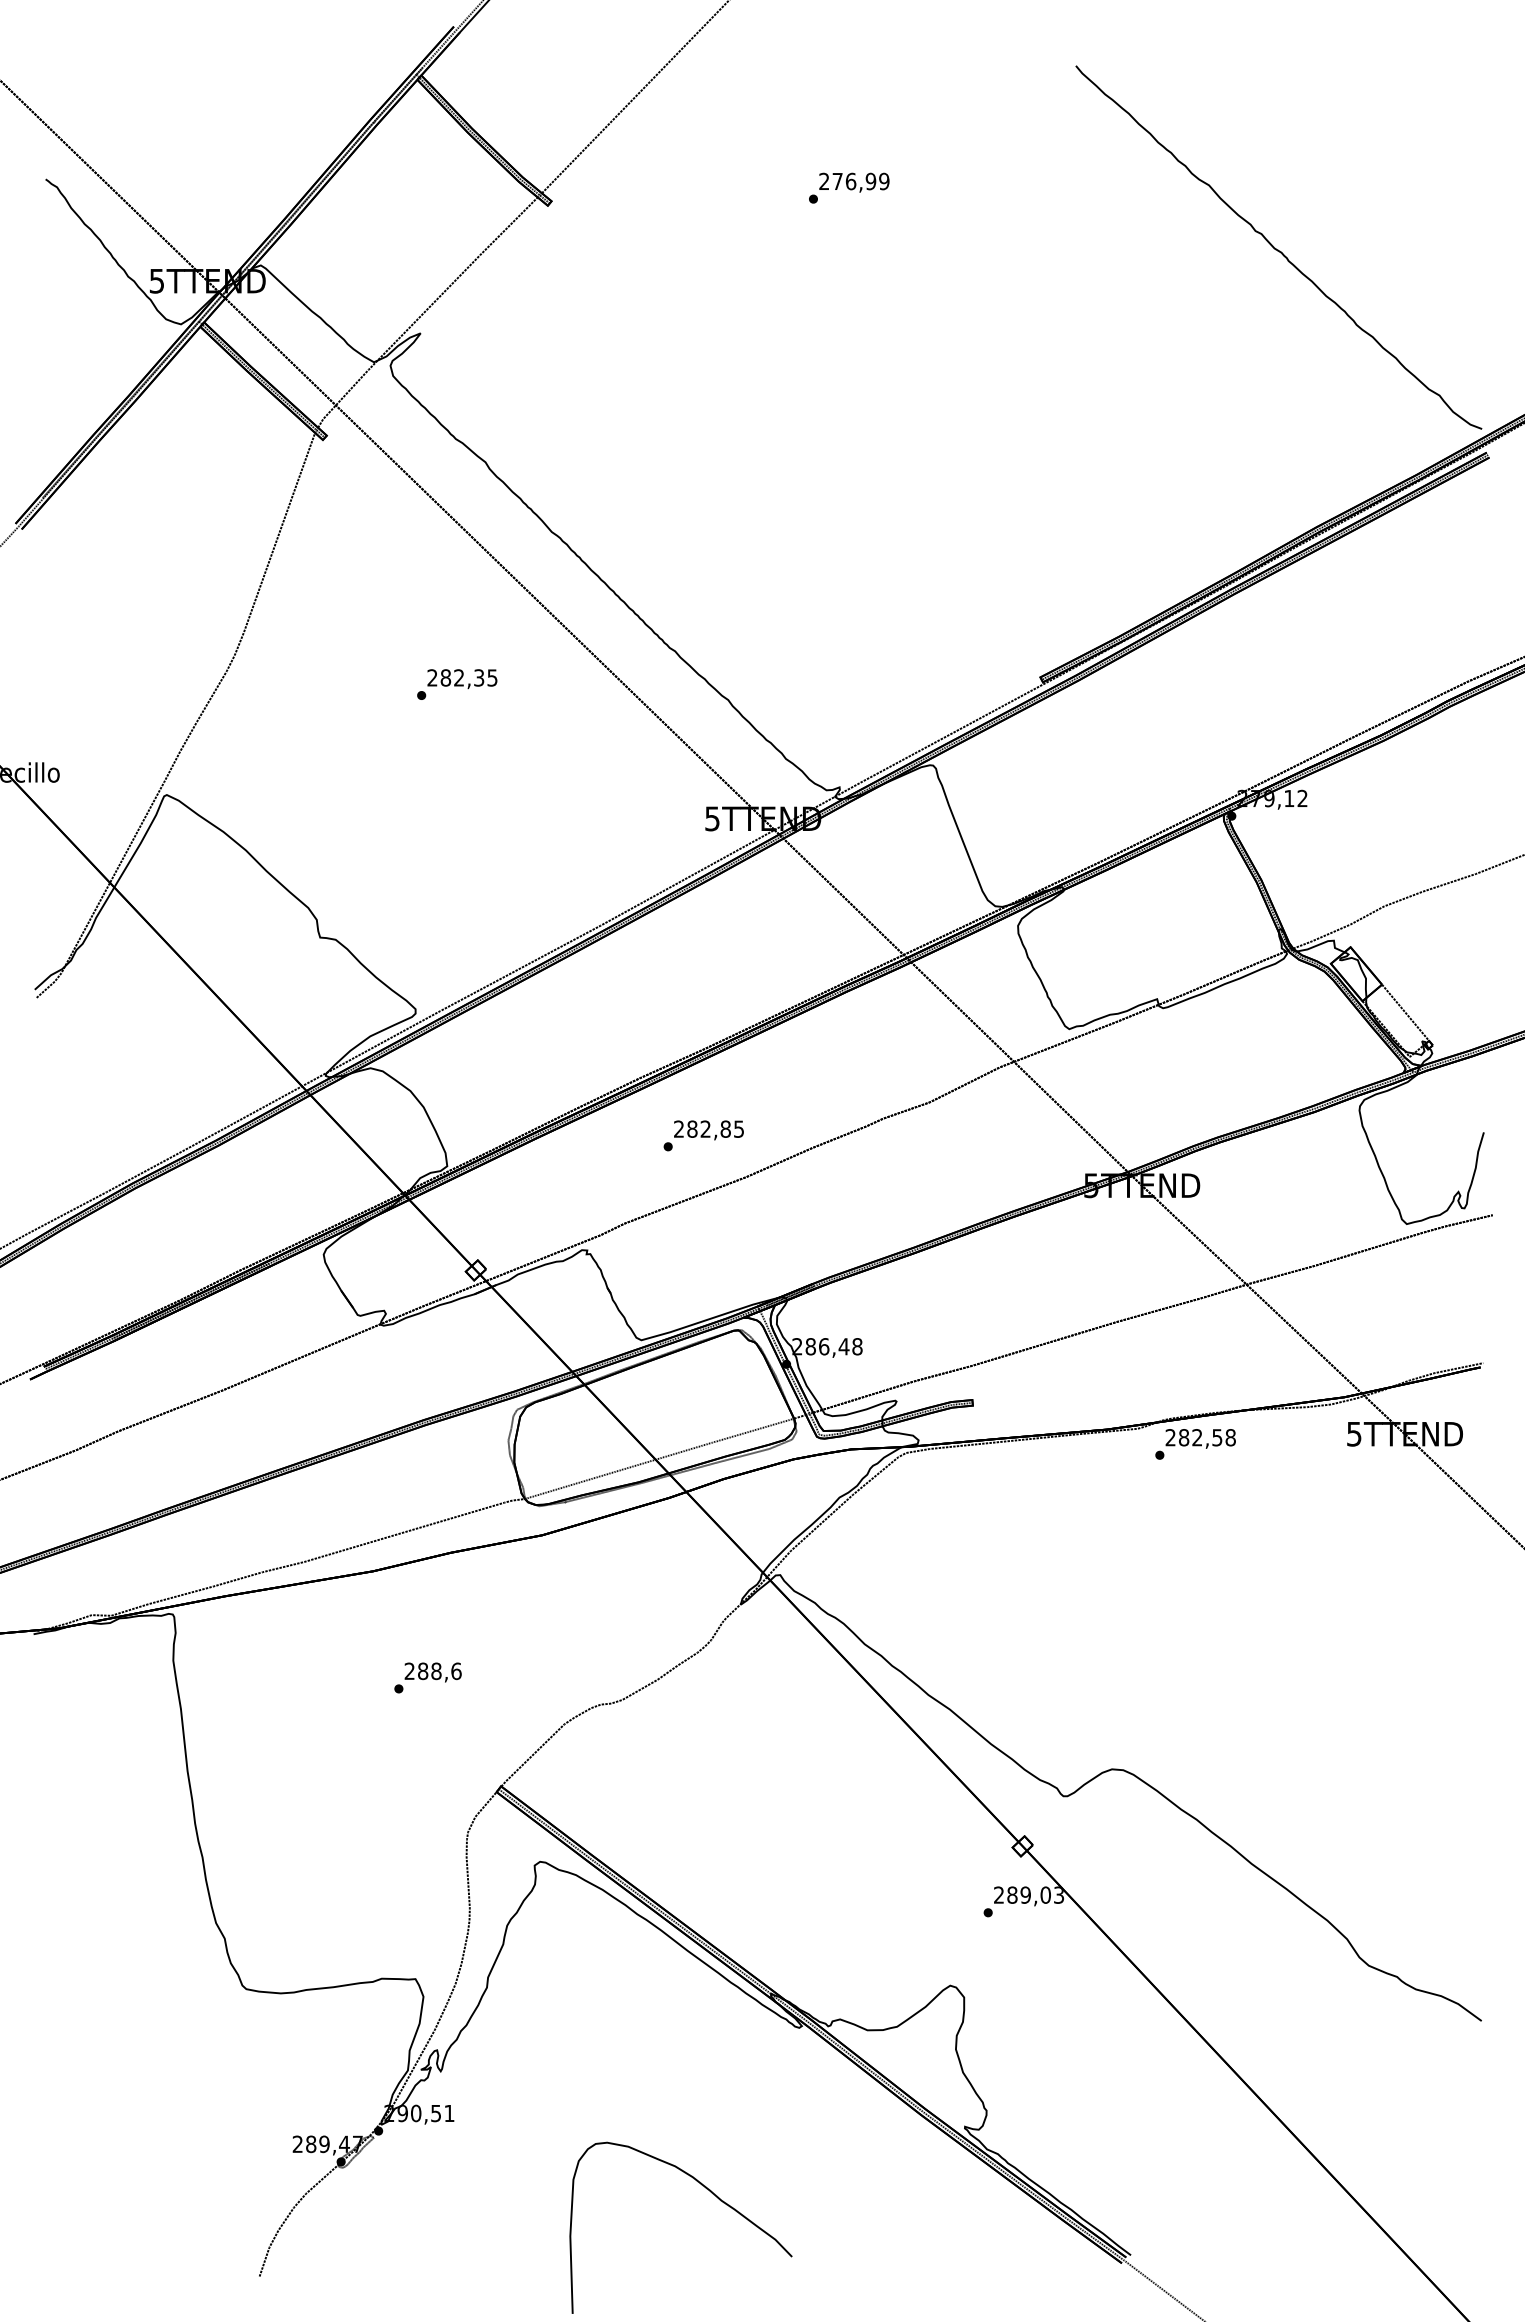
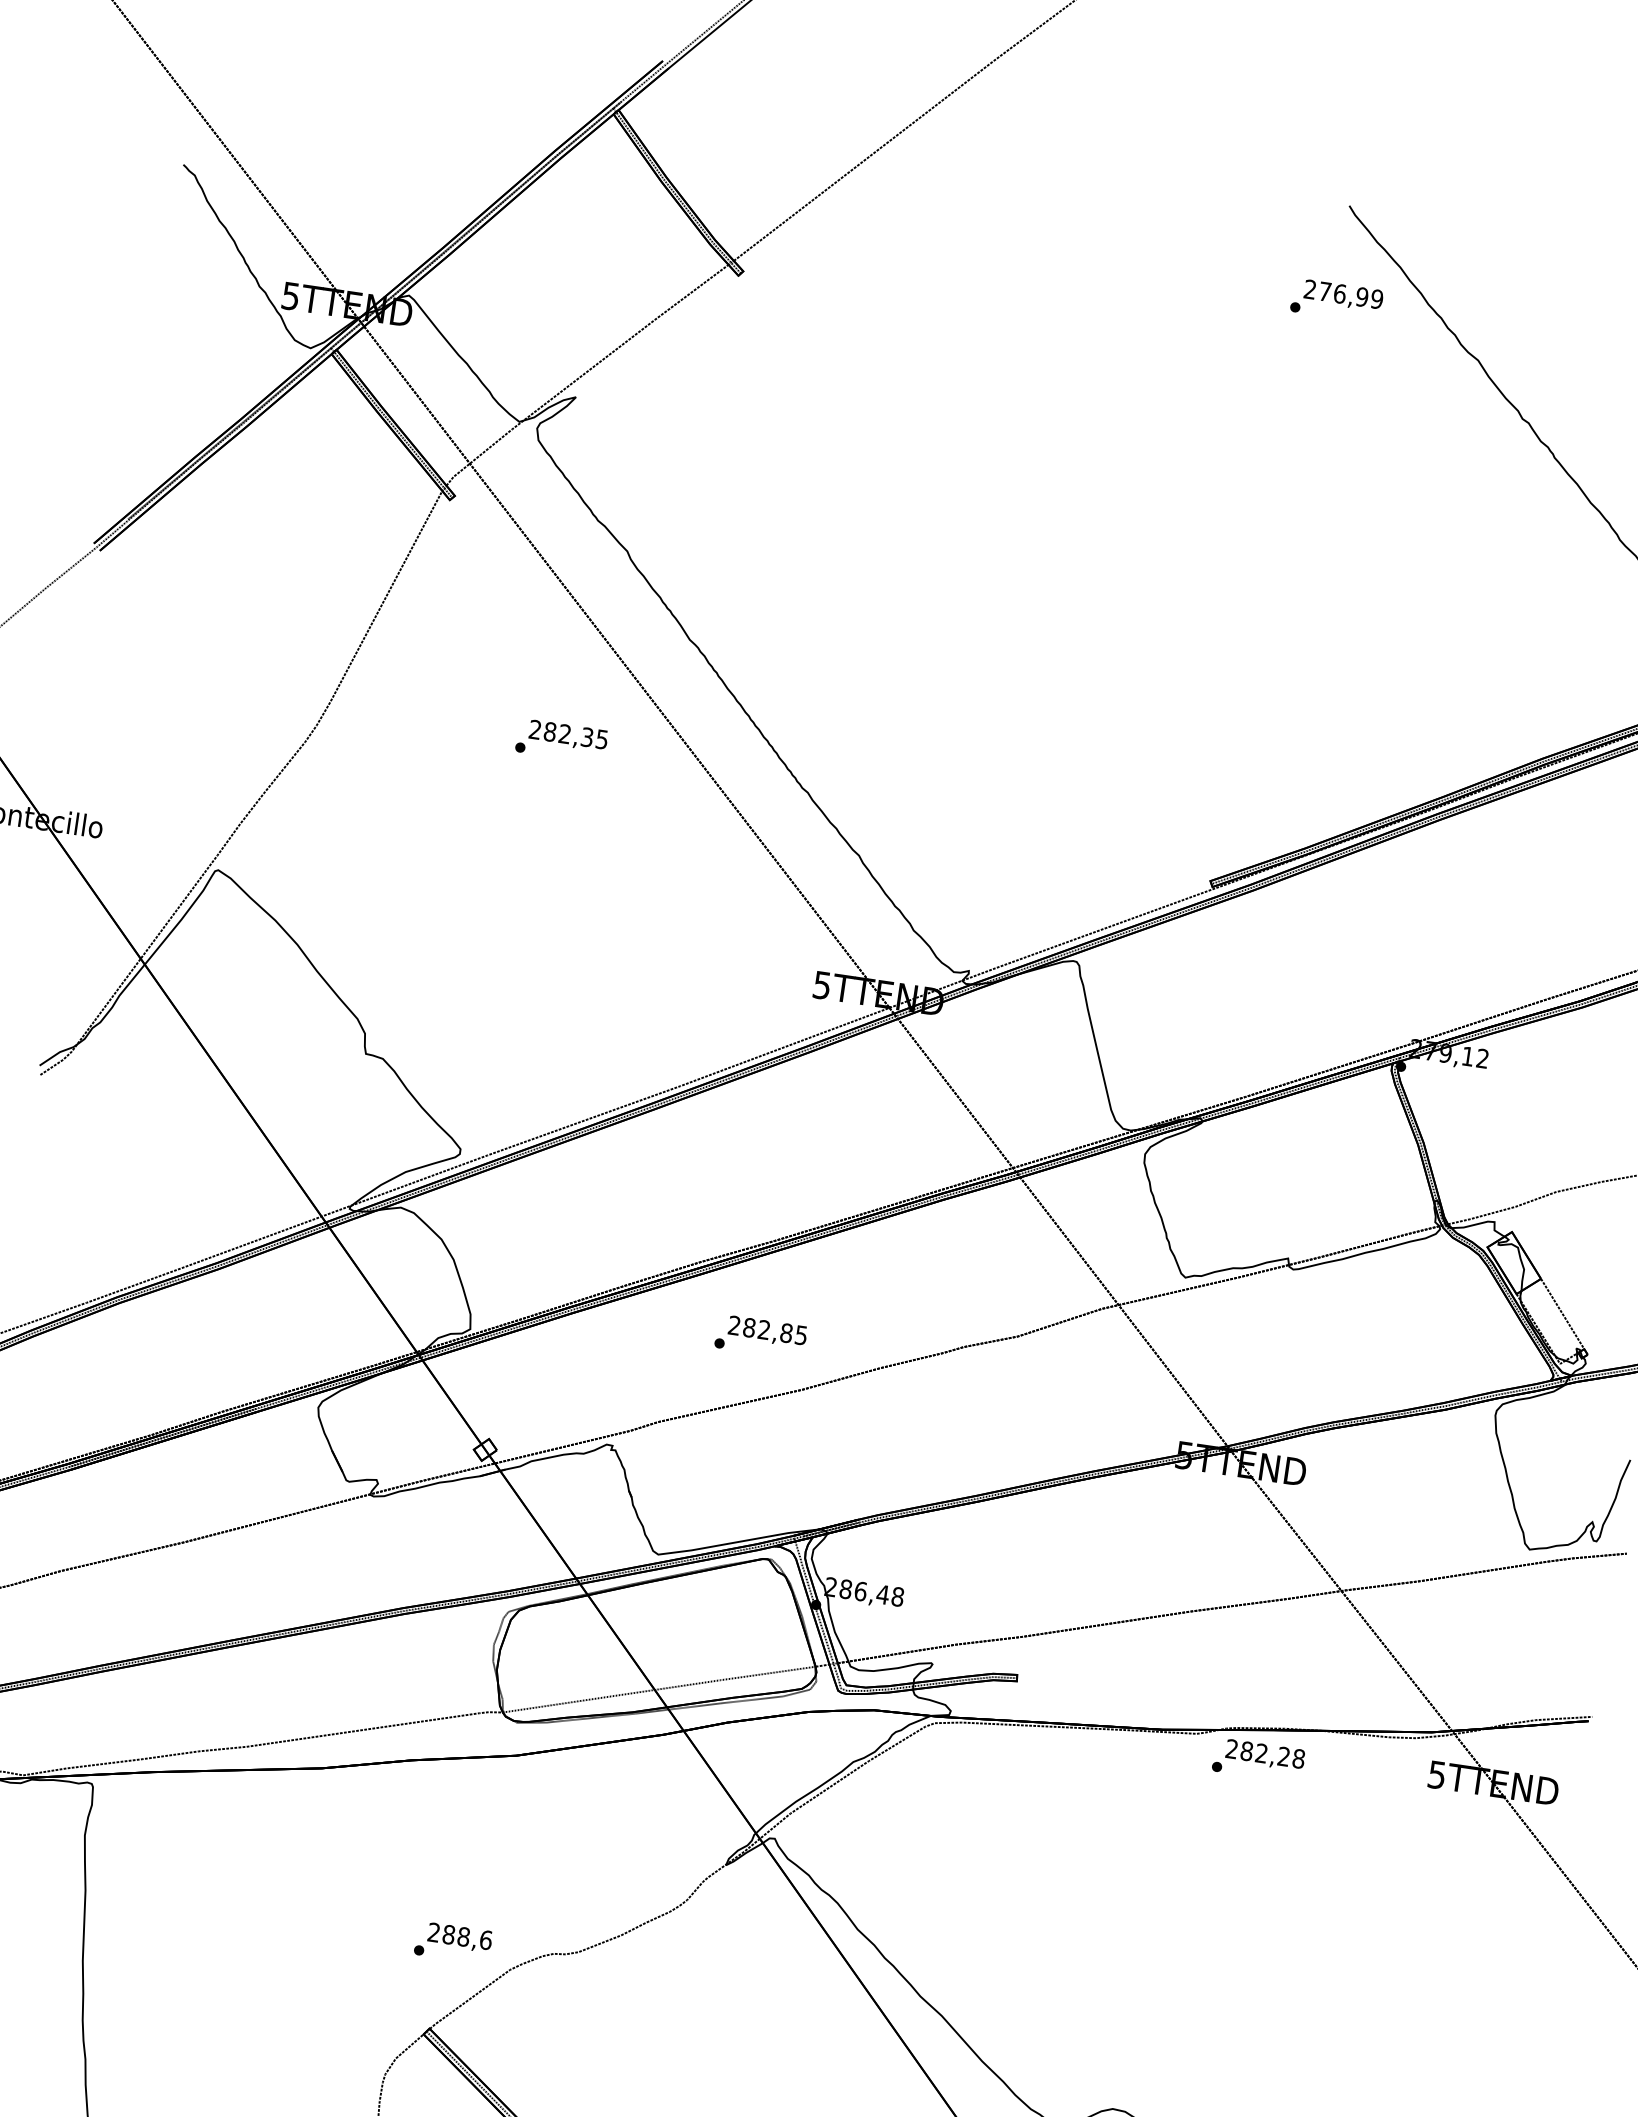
text: (849, 187) -> (1337, 300), moved
text: (457, 684) -> (562, 741), moved
text: (1217, 1437) -> (1284, 1756), 282,58 -> 282,28
text: (427, 1677) -> (452, 1942), moved

